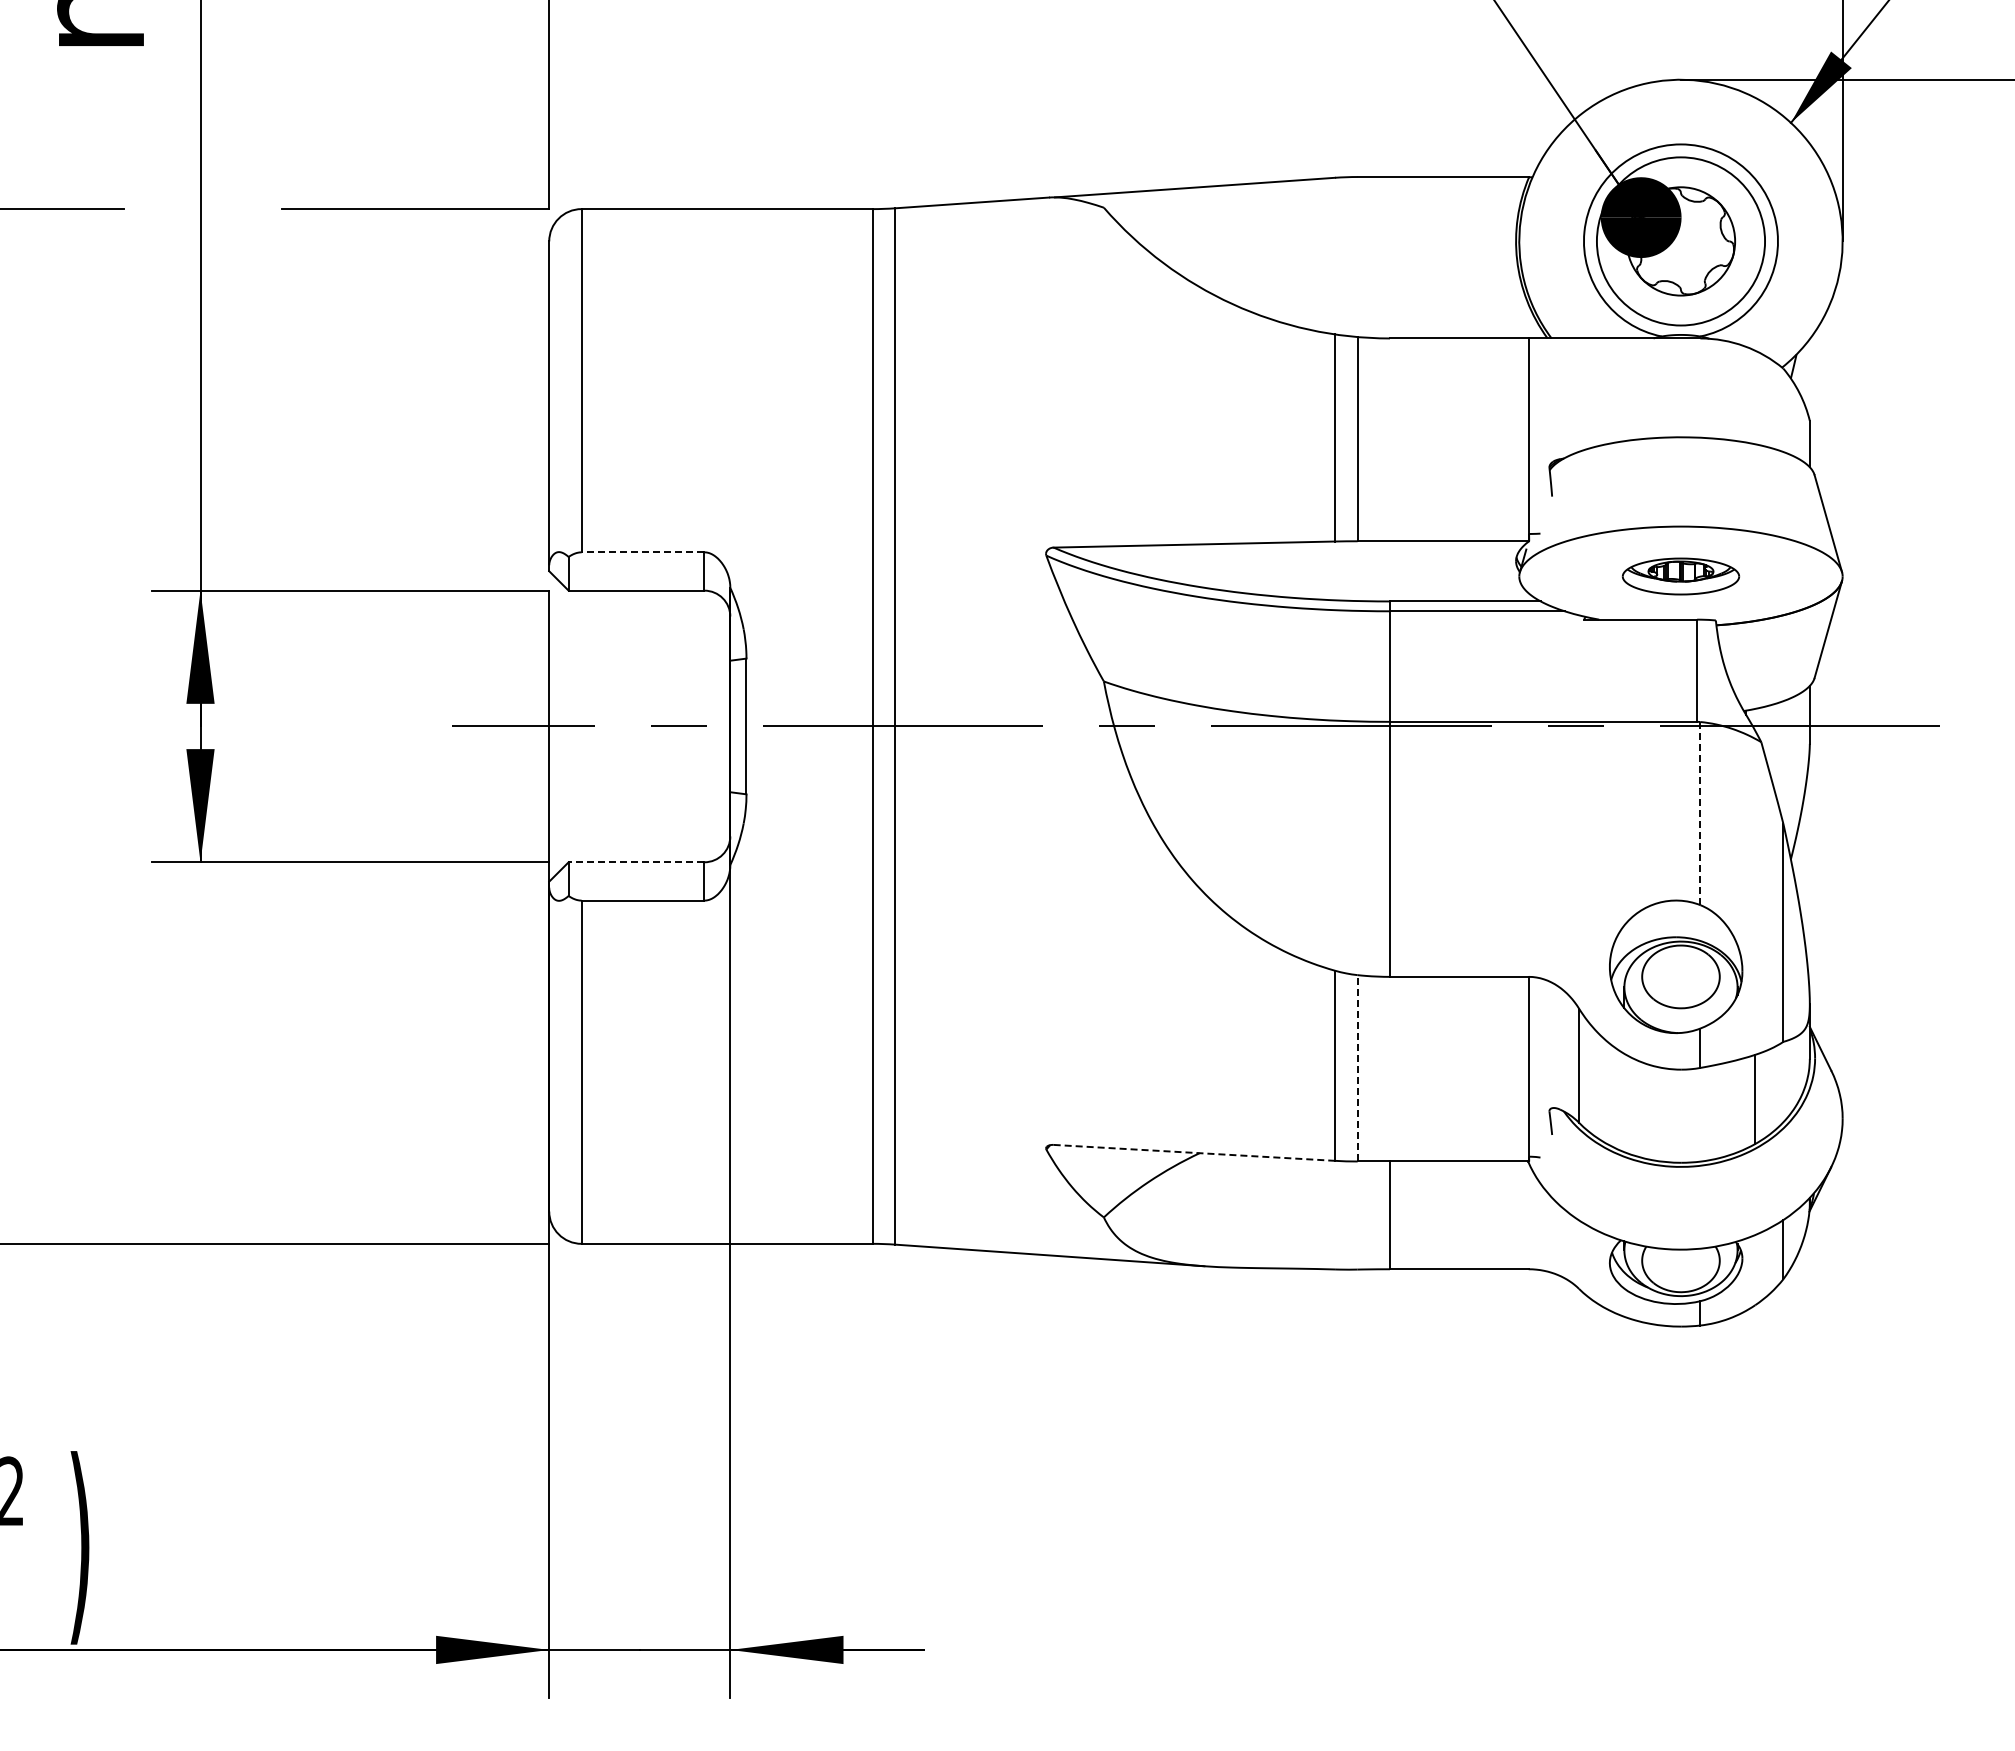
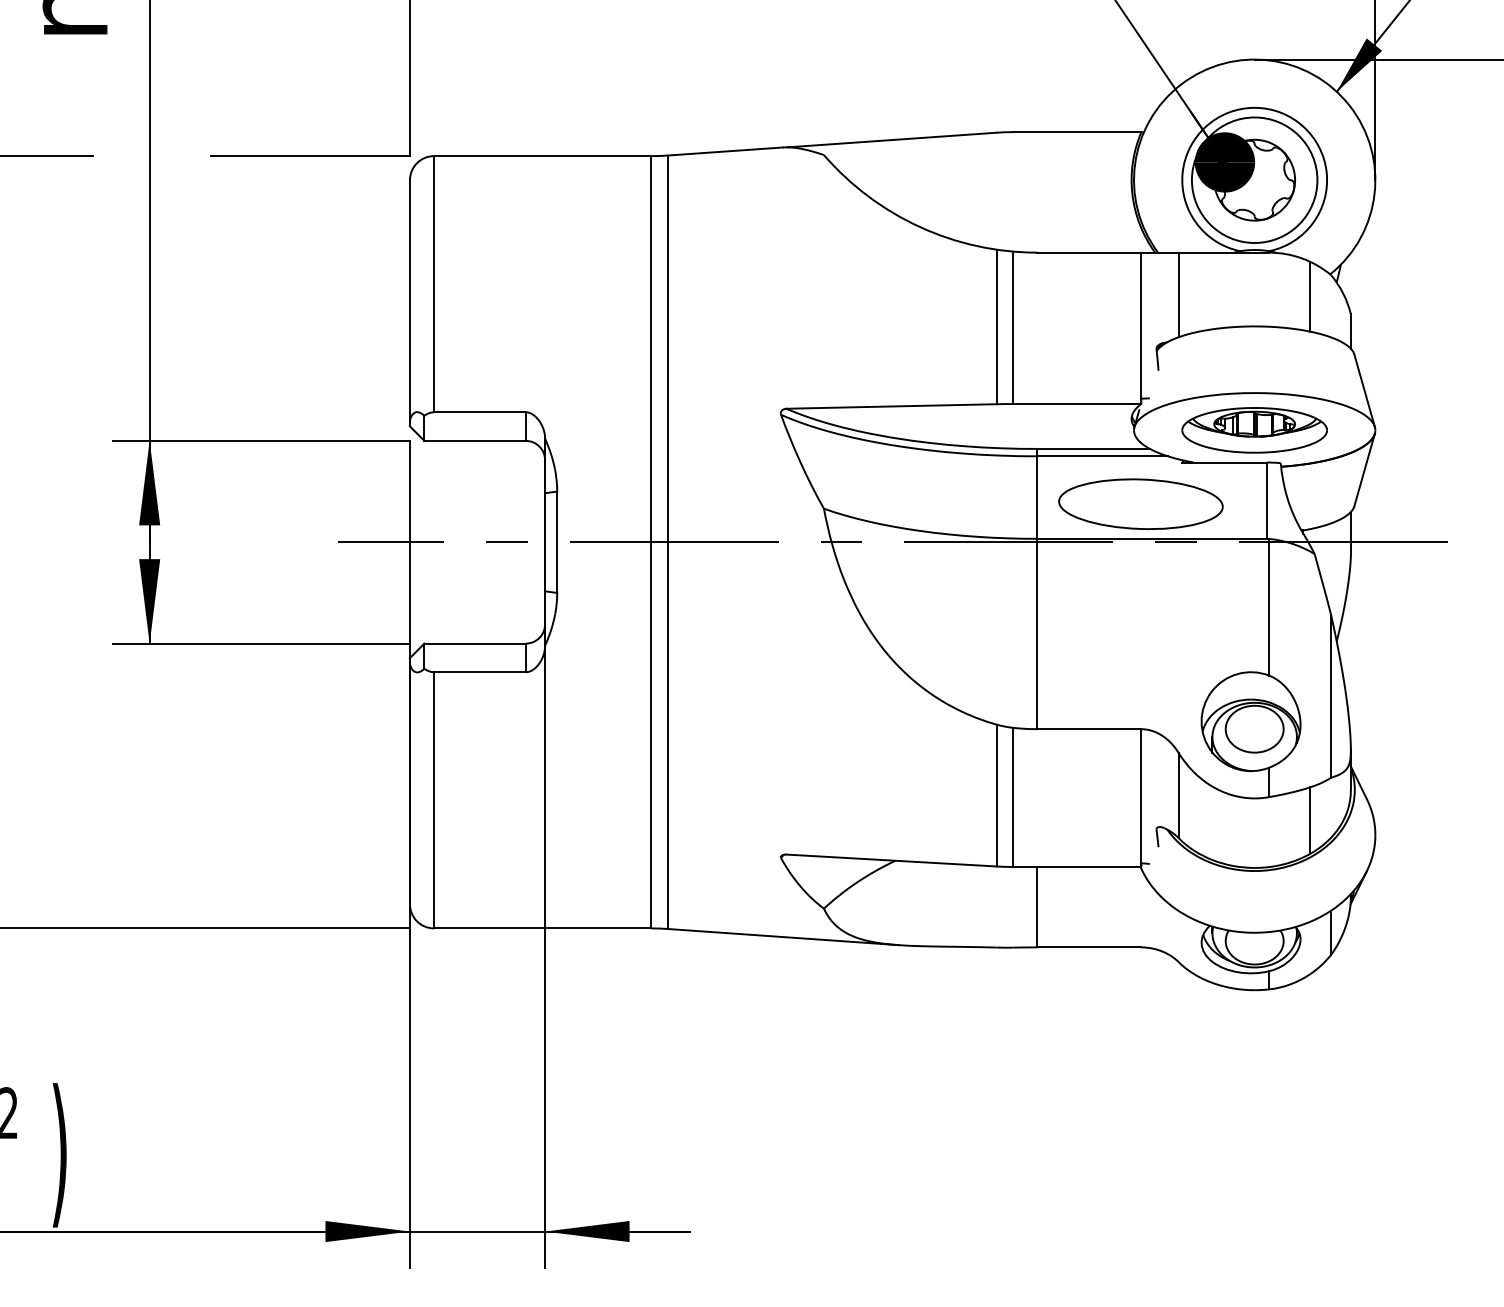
line: (1579, 394) -> (1178, 294), added
line: (1755, 397) -> (1310, 296), added
line: (642, 552) -> (479, 412), dashed -> solid
part: (1680, 576) -> (1254, 430), size x1.67
part: (1528, 675) -> (1140, 504), added
line: (1700, 813) -> (1269, 607), dashed -> solid
line: (636, 862) -> (475, 643), dashed -> solid
line: (1357, 1067) -> (1013, 796), dashed -> solid
line: (1194, 1152) -> (891, 860), dashed -> solid

